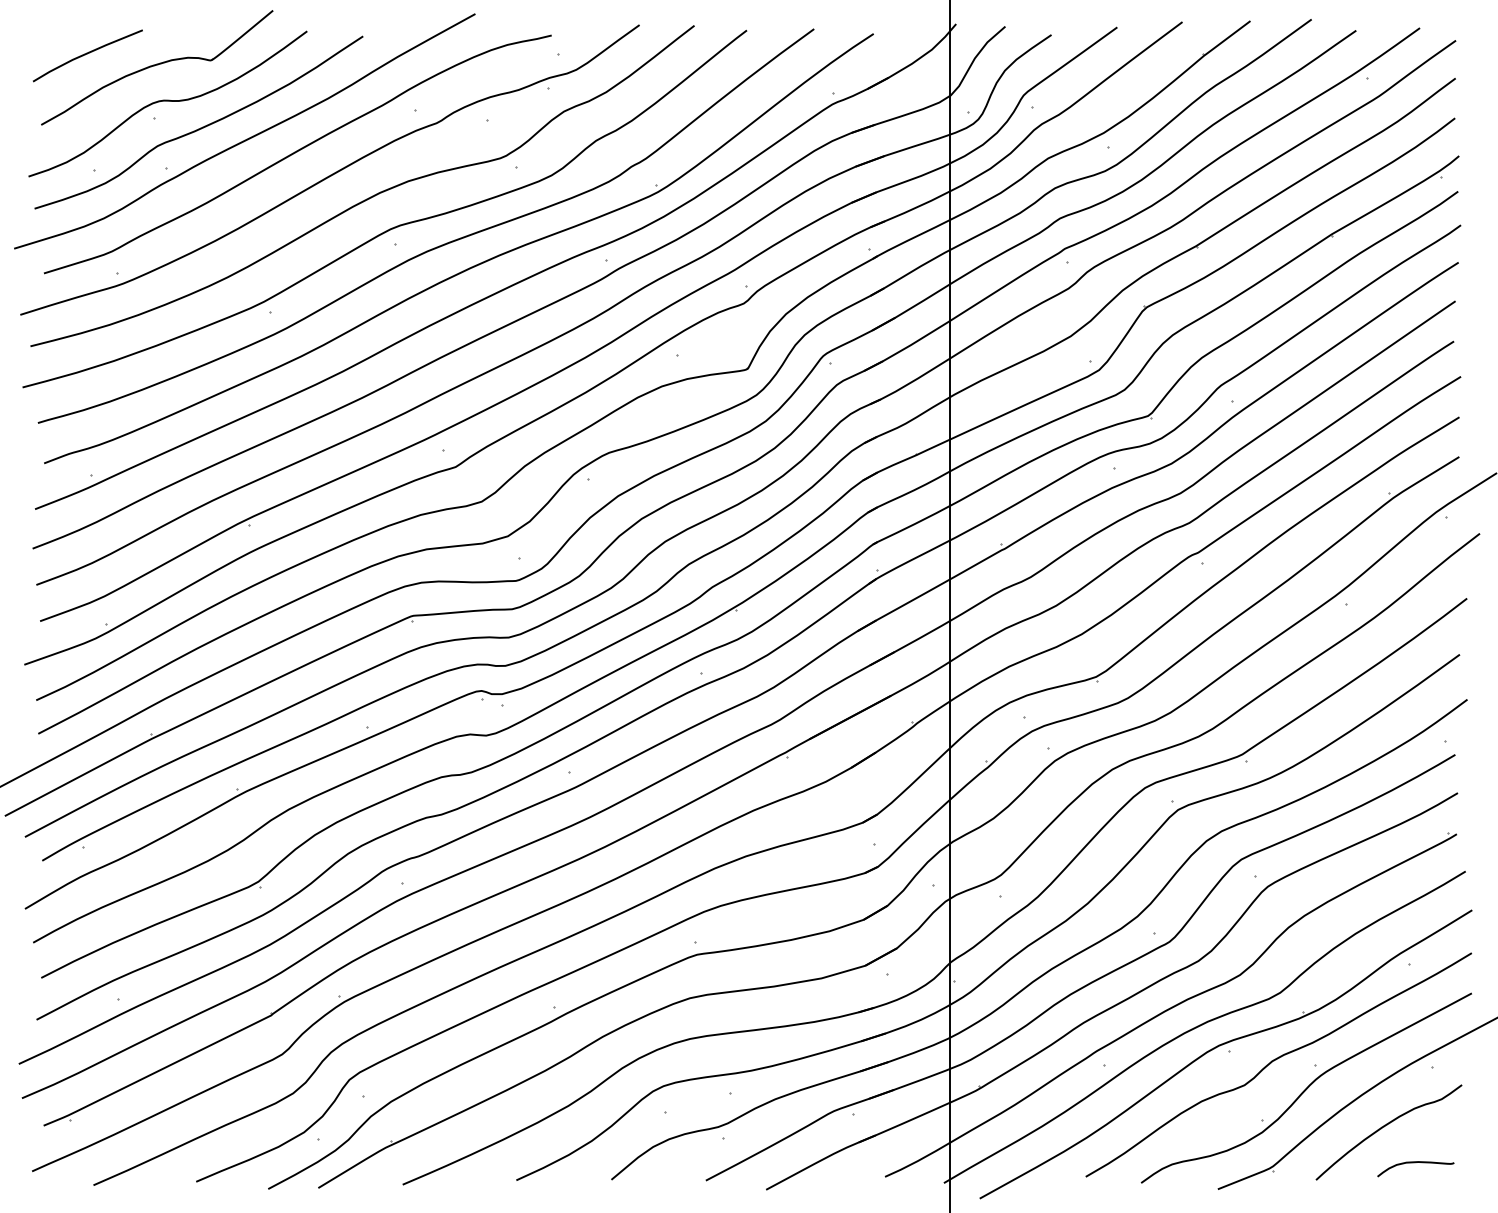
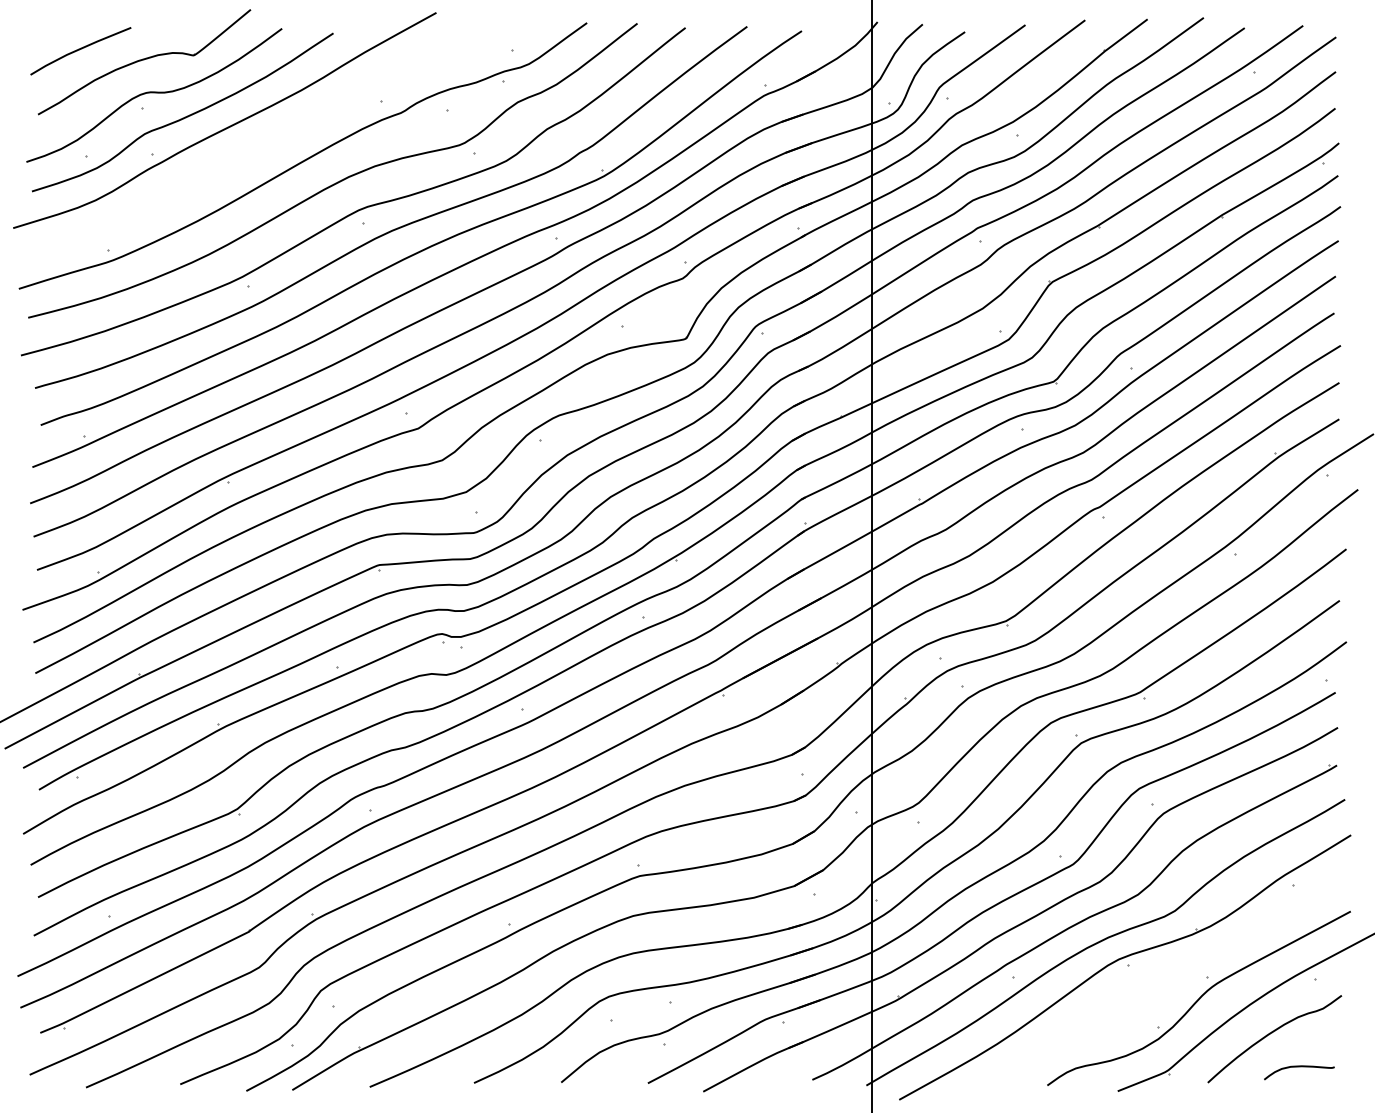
curve: (296, 153) -> (272, 140), removed
curve: (1275, 1060) -> (1170, 973), removed

